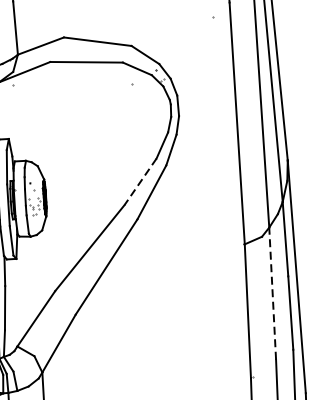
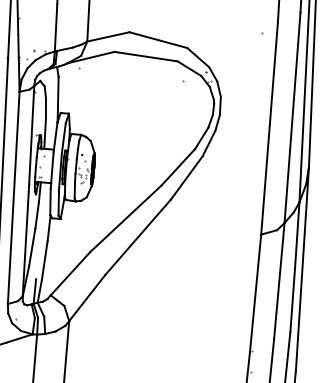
line: (140, 181) -> (178, 167), dashed -> solid
line: (272, 293) -> (279, 280), dashed -> solid

